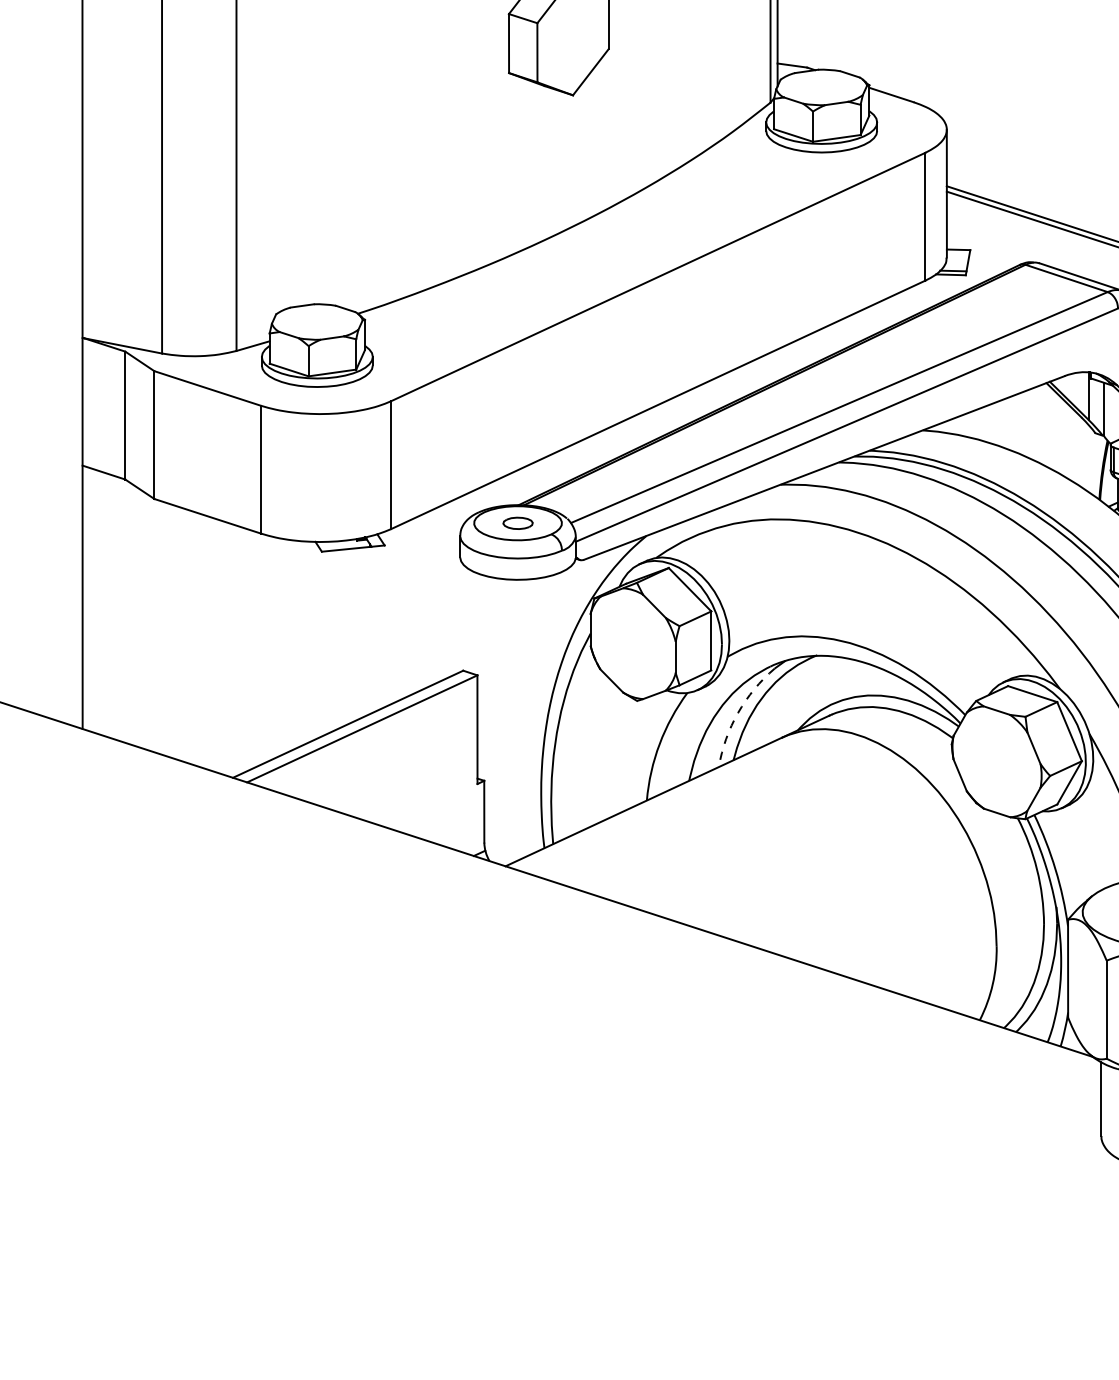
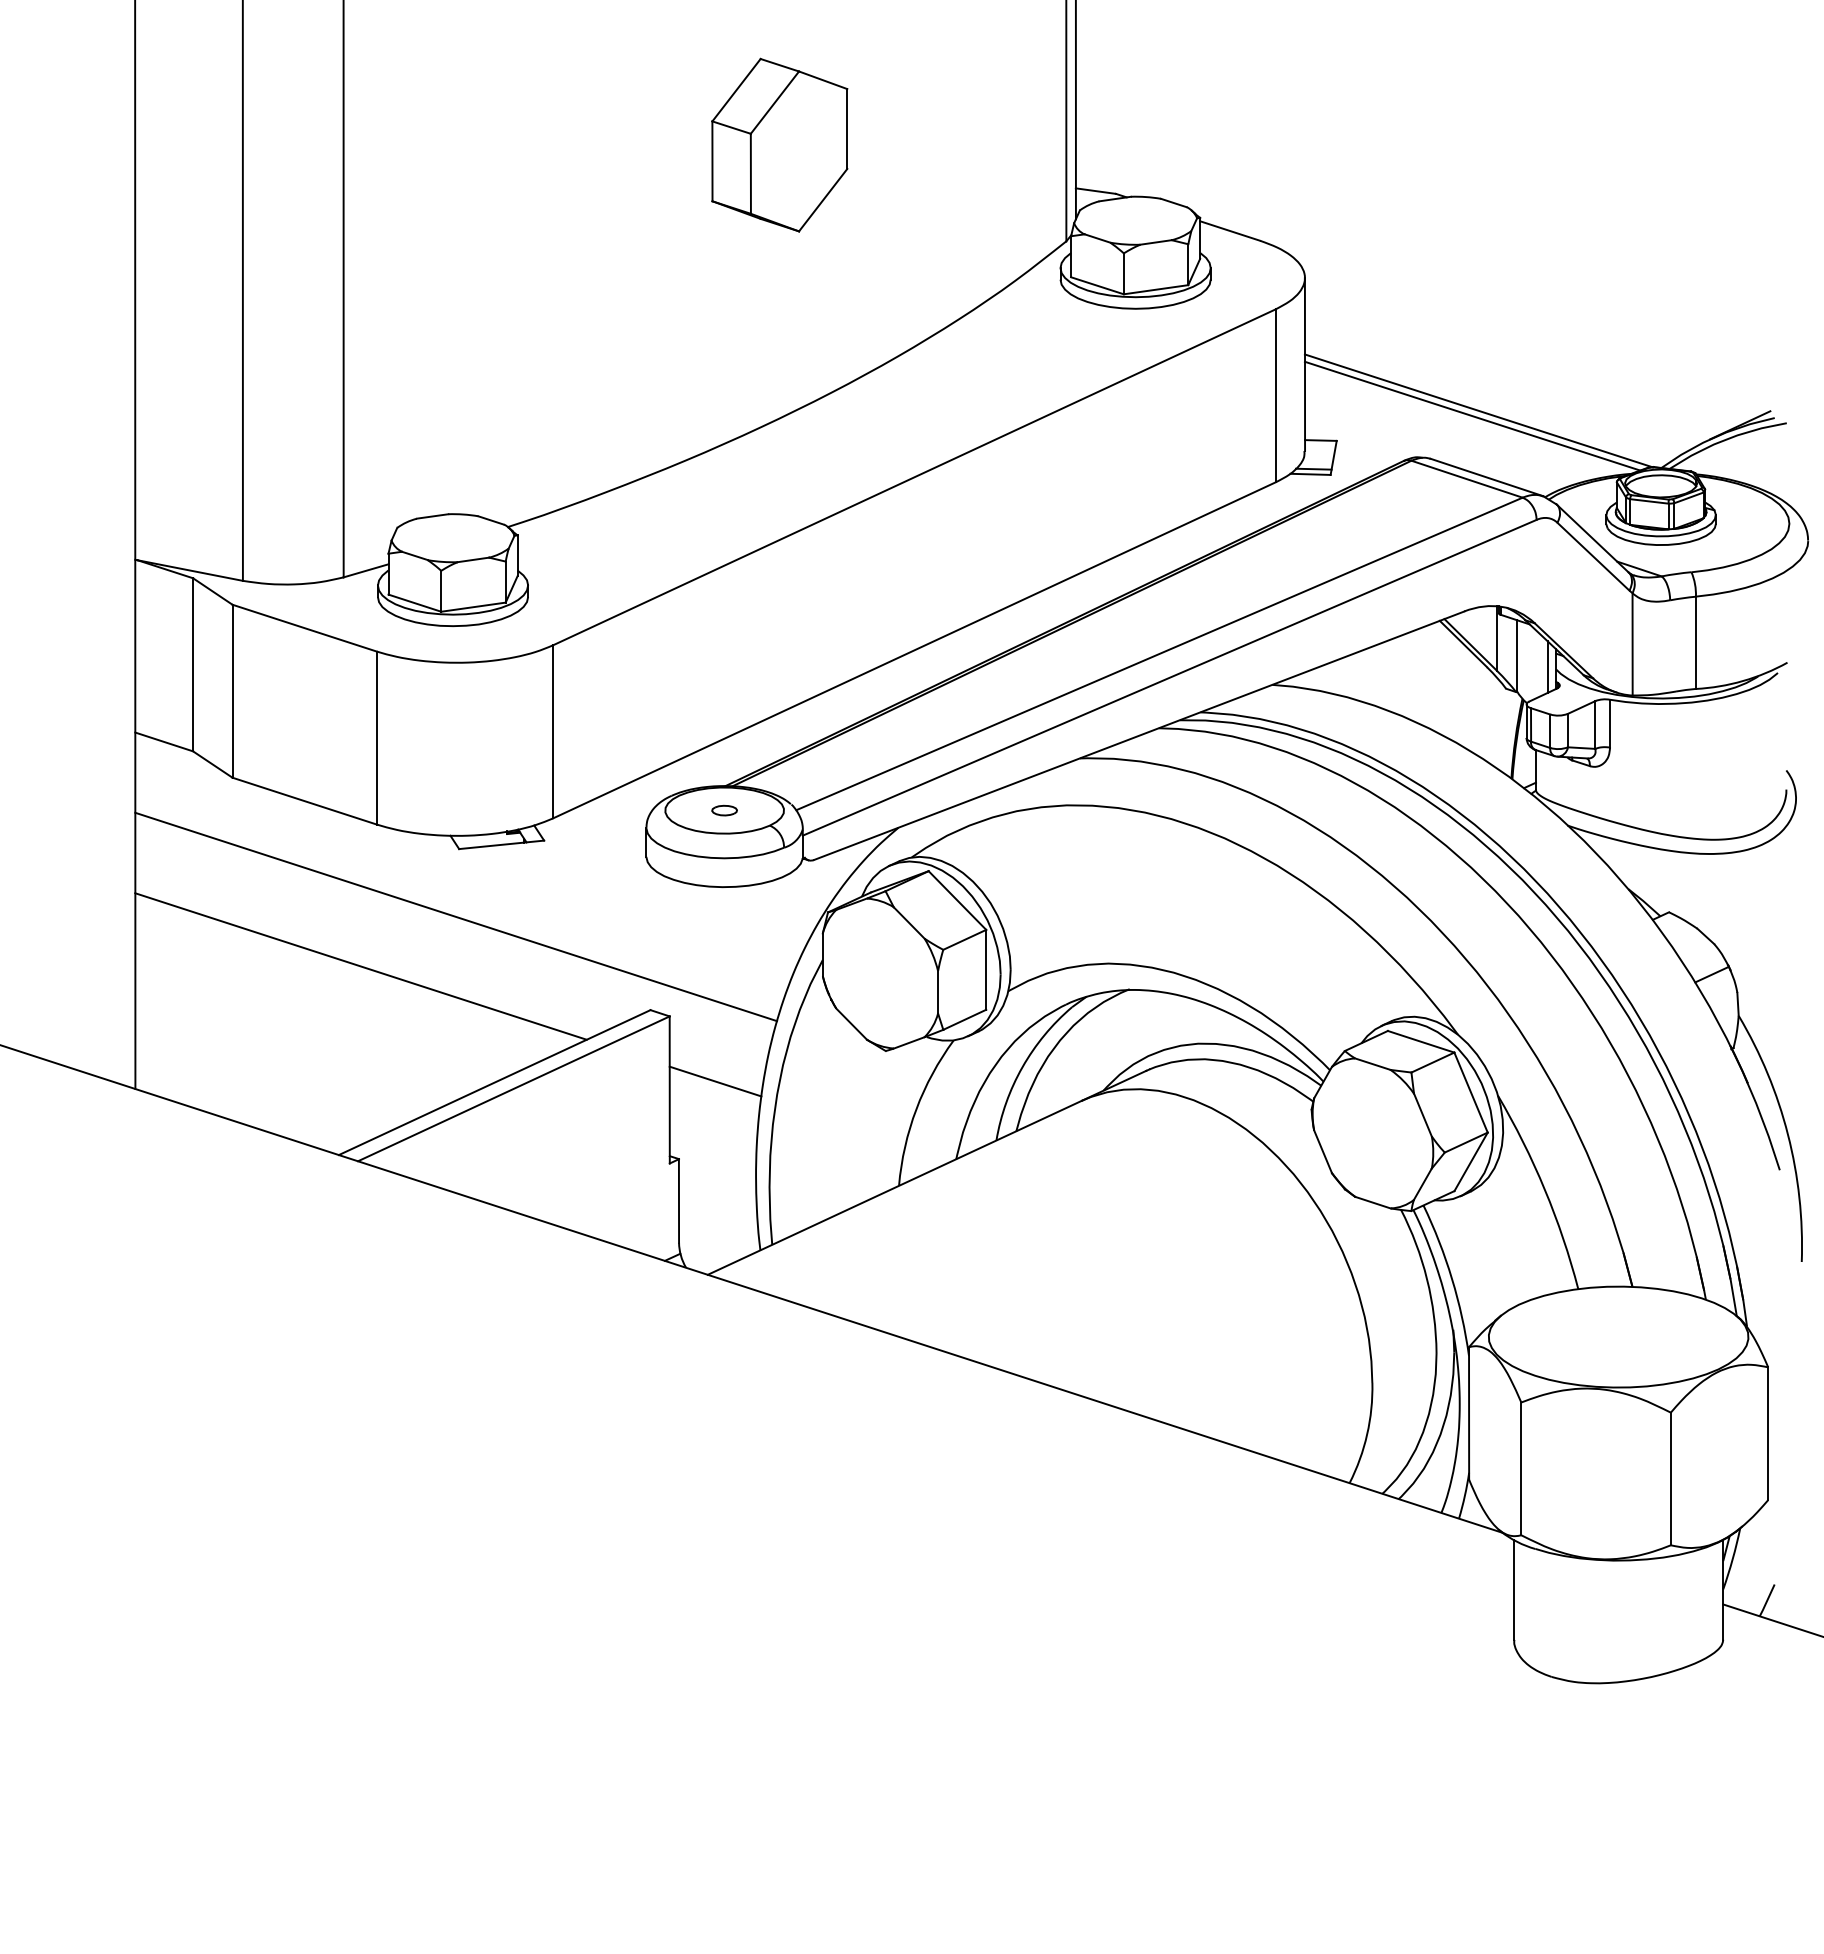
part: (517, 523) -> (724, 810), size x0.62
line: (319, 601) -> (456, 916), added
line: (248, 638) -> (360, 966), added
arc: (738, 713) -> (1022, 1067), dashed -> solid
line: (511, 723) -> (715, 1081), added

